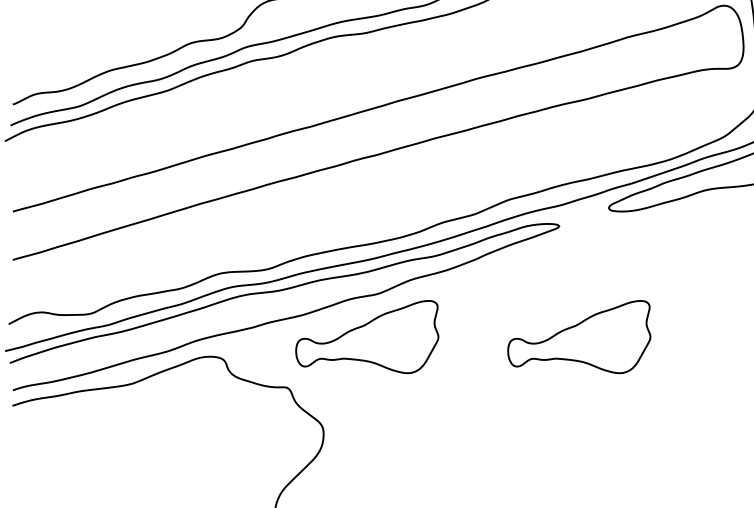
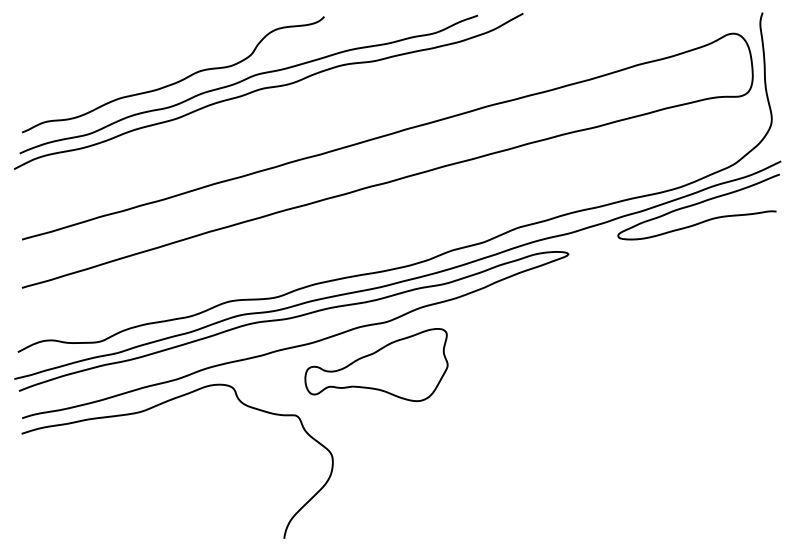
part: (579, 336) -> (588, 364), removed

